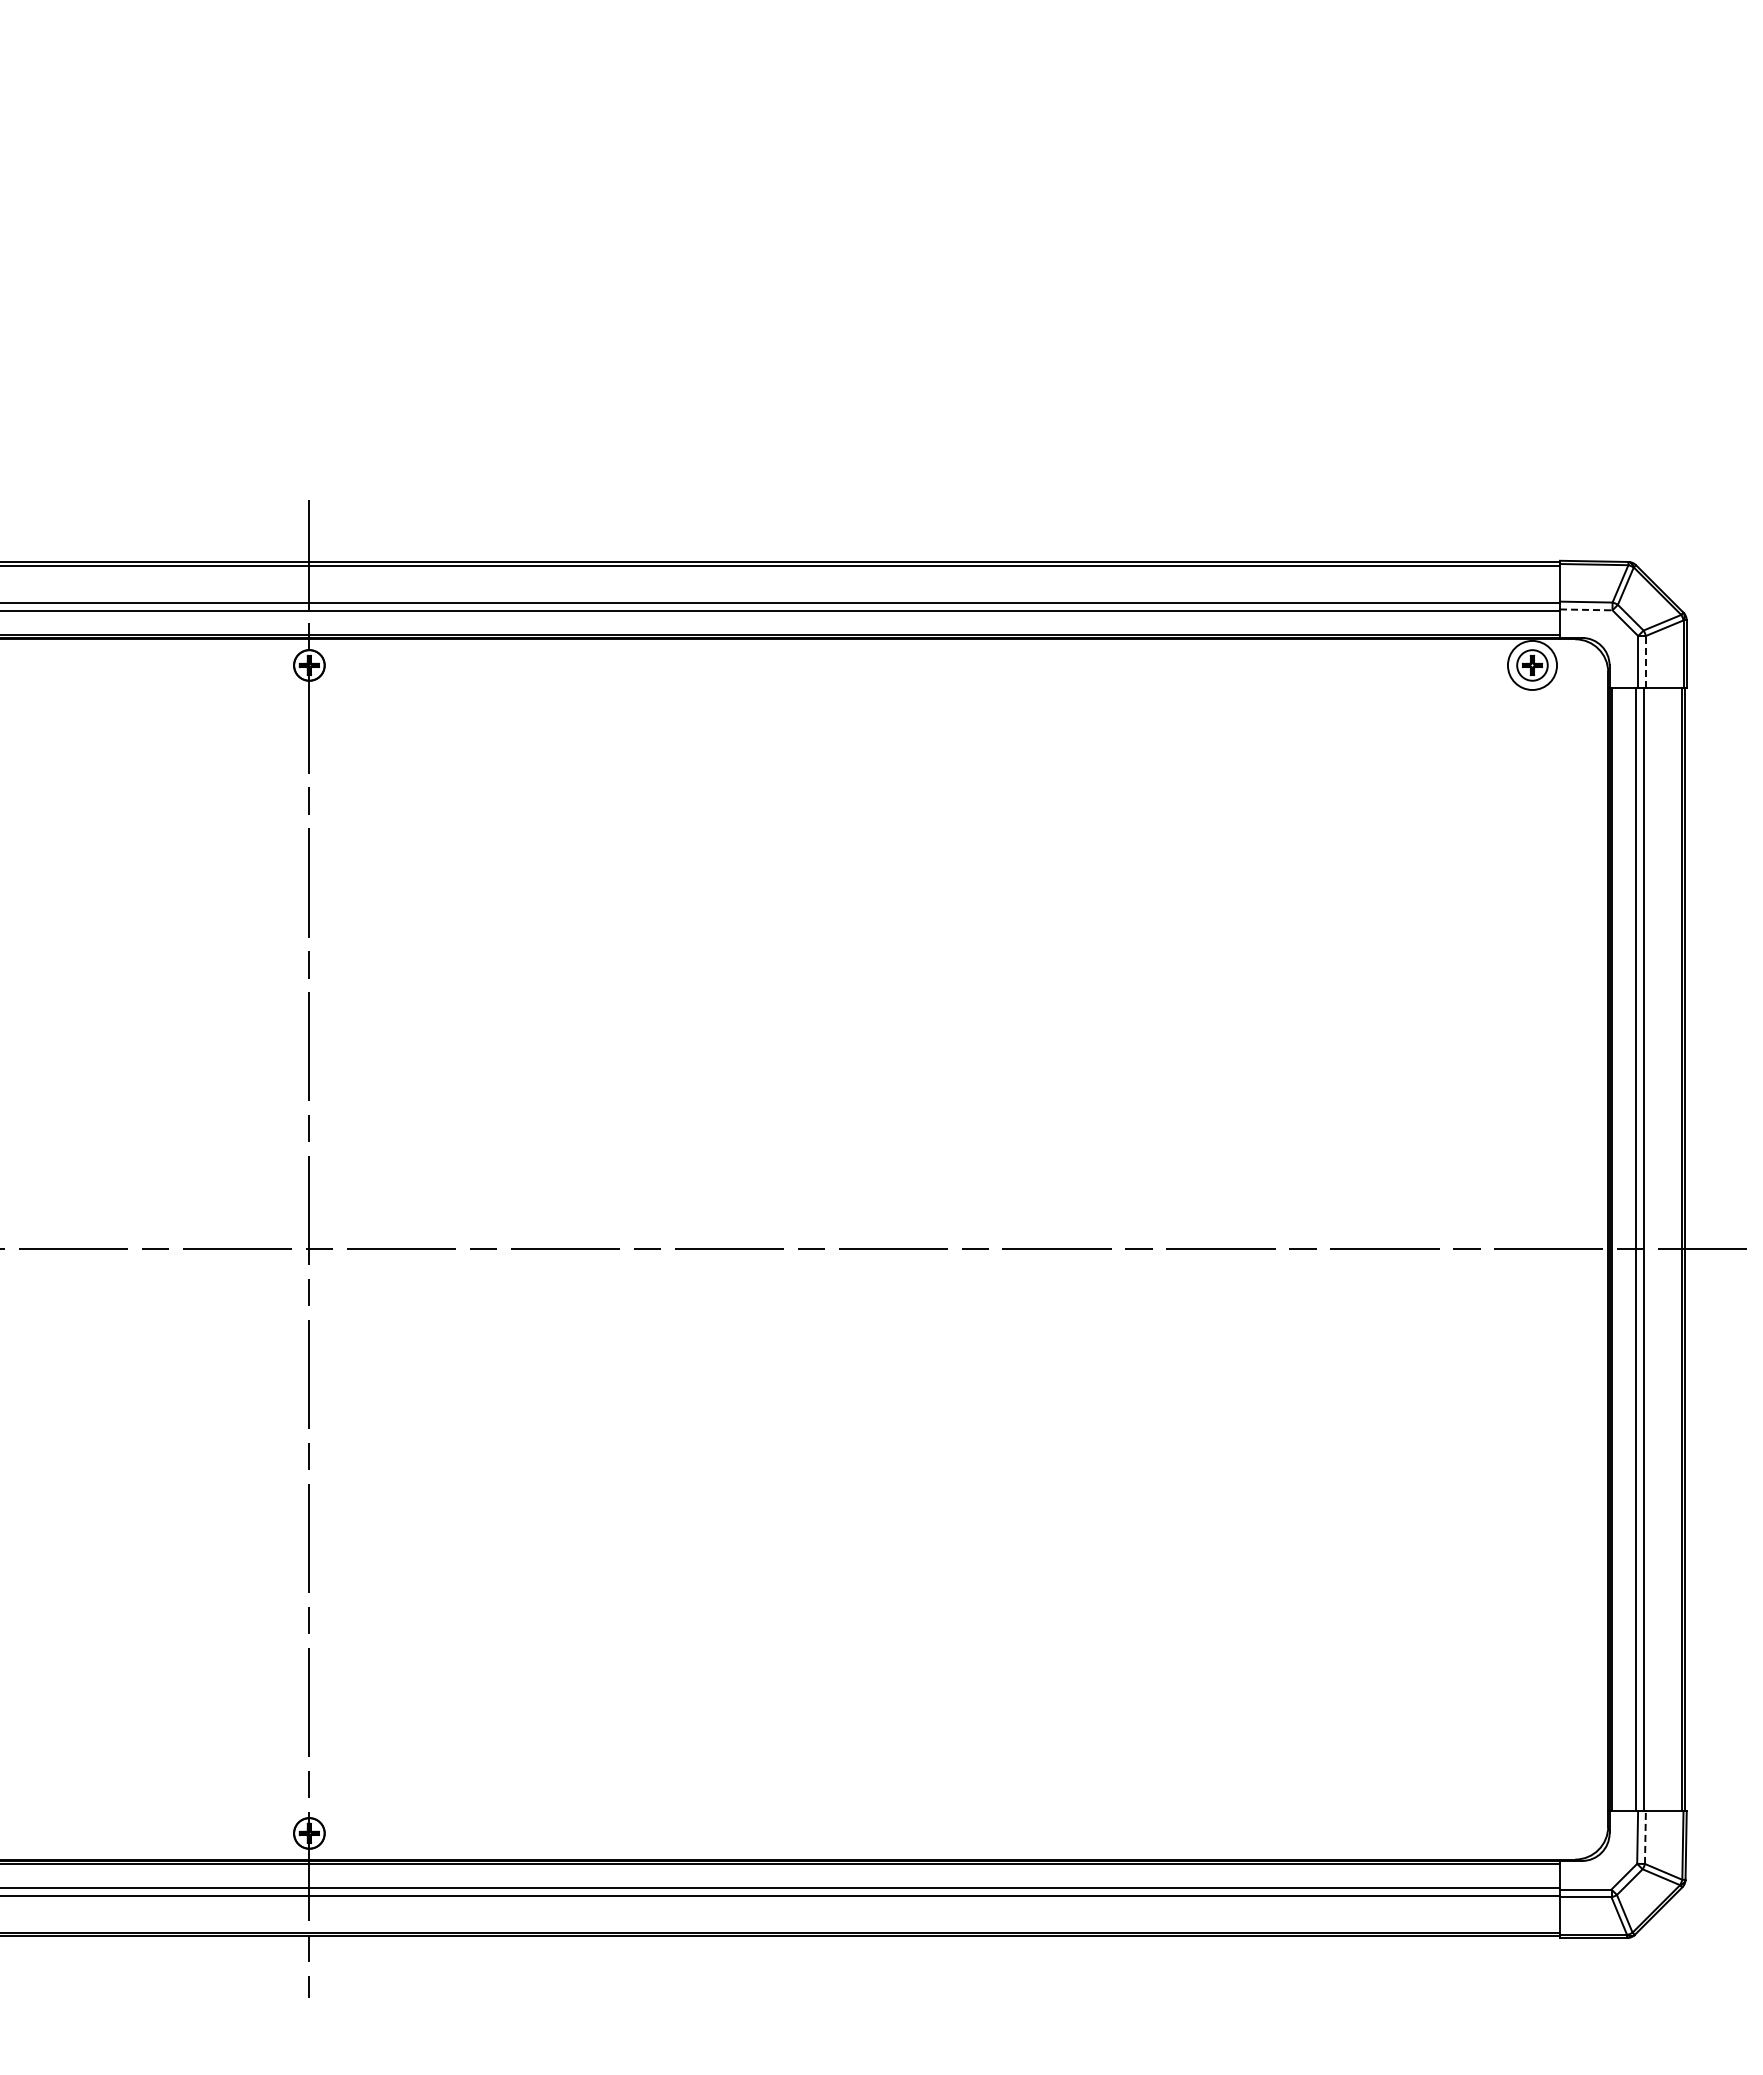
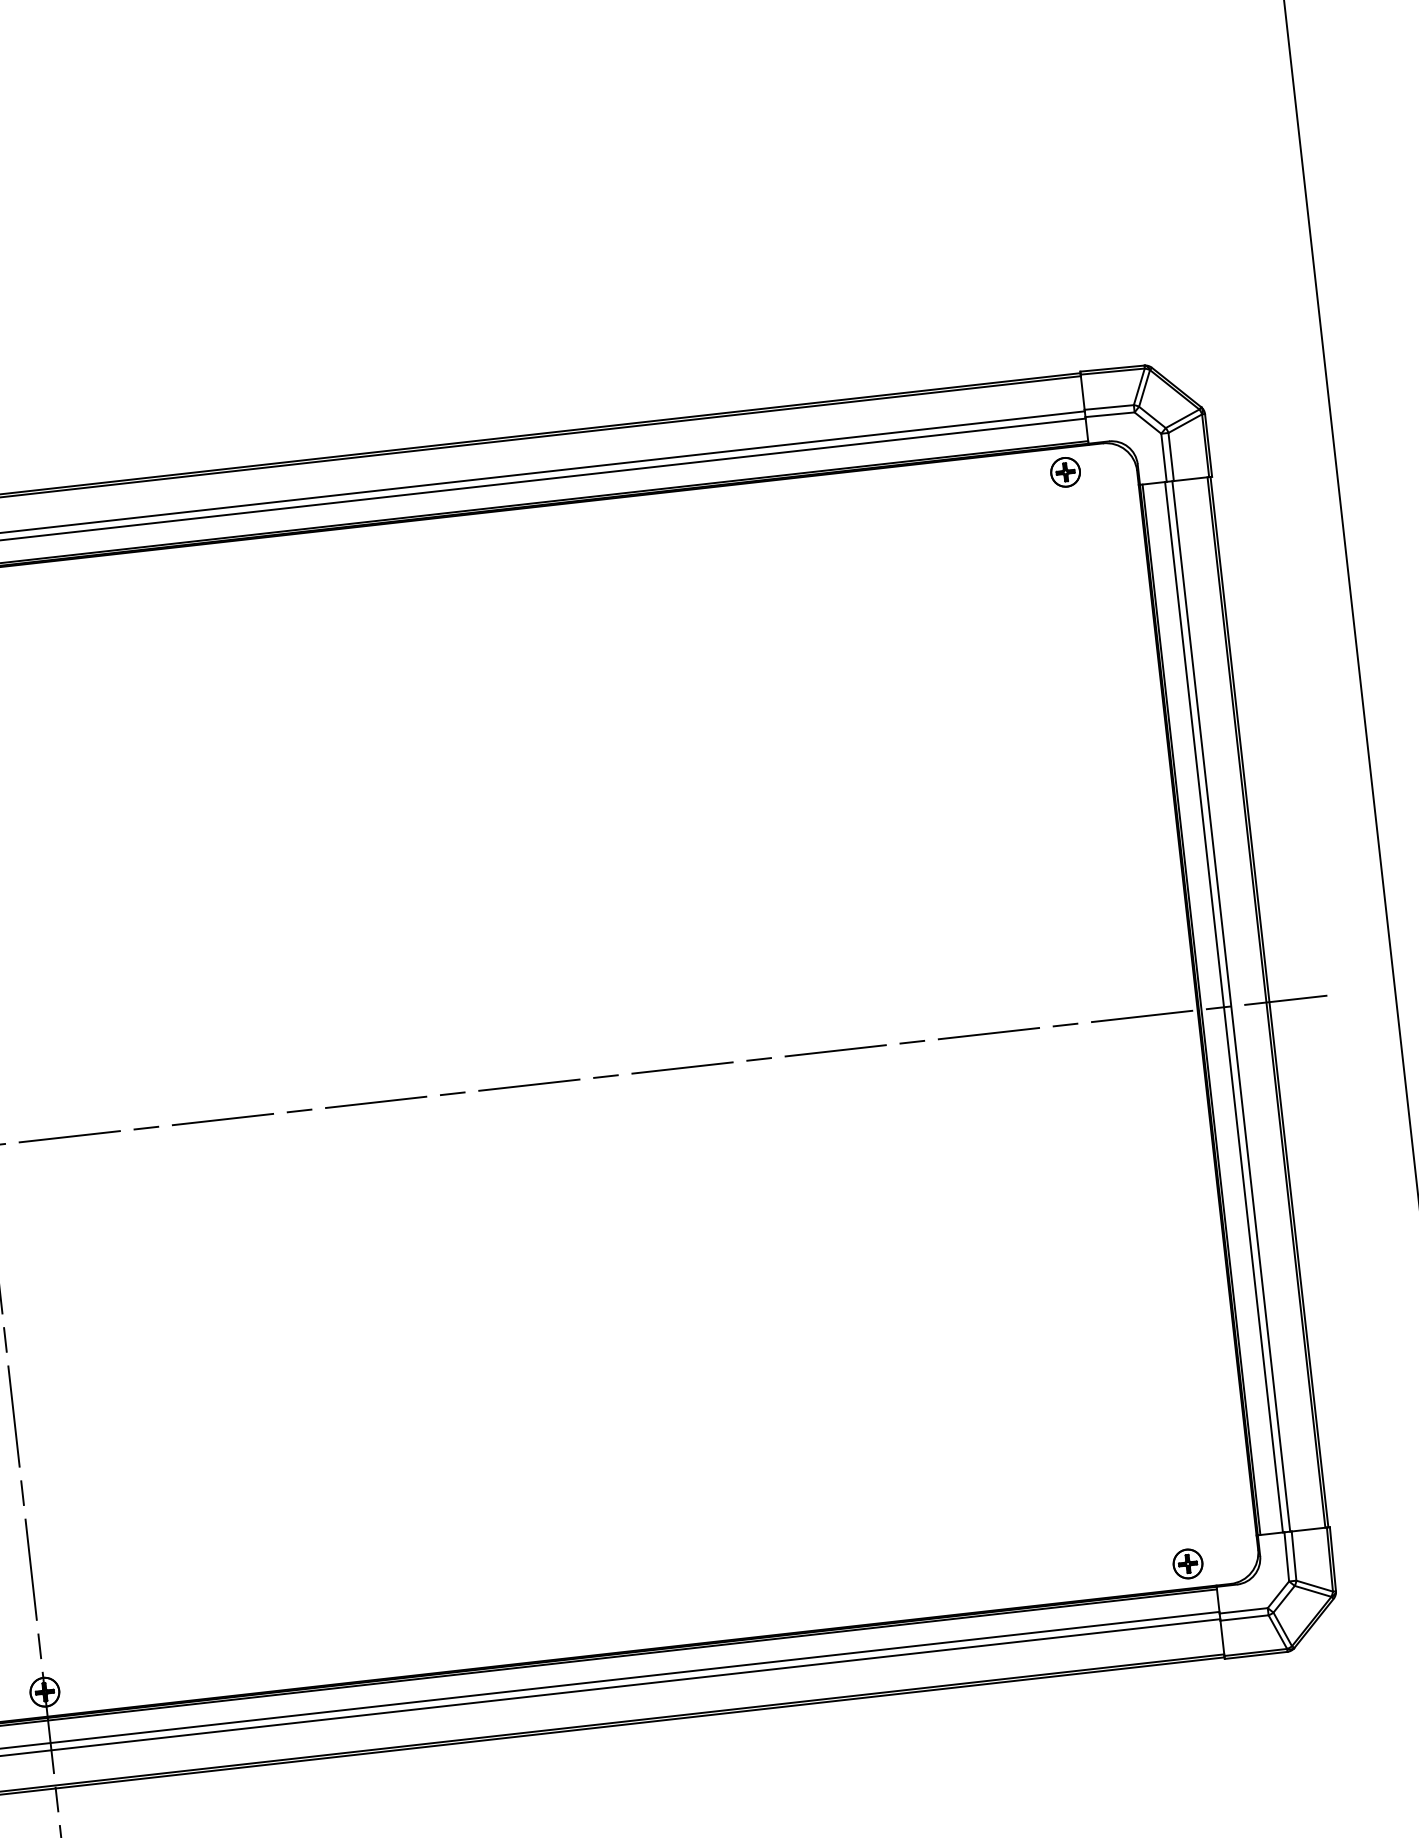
line: (1586, 609) -> (1110, 414), dashed -> solid
line: (1645, 661) -> (1170, 456), dashed -> solid
circle: (1532, 665) -> (1065, 472), size x0.62
part: (1532, 1833) -> (1188, 1564), added
line: (1645, 1837) -> (1294, 1555), dashed -> solid

